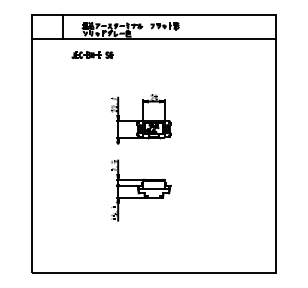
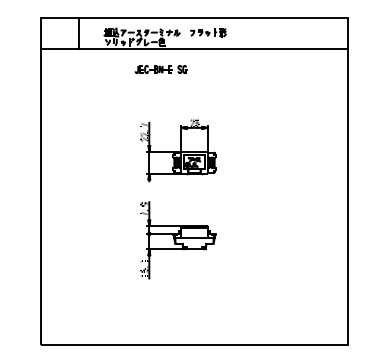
part: (92, 54) -> (161, 68), moved

